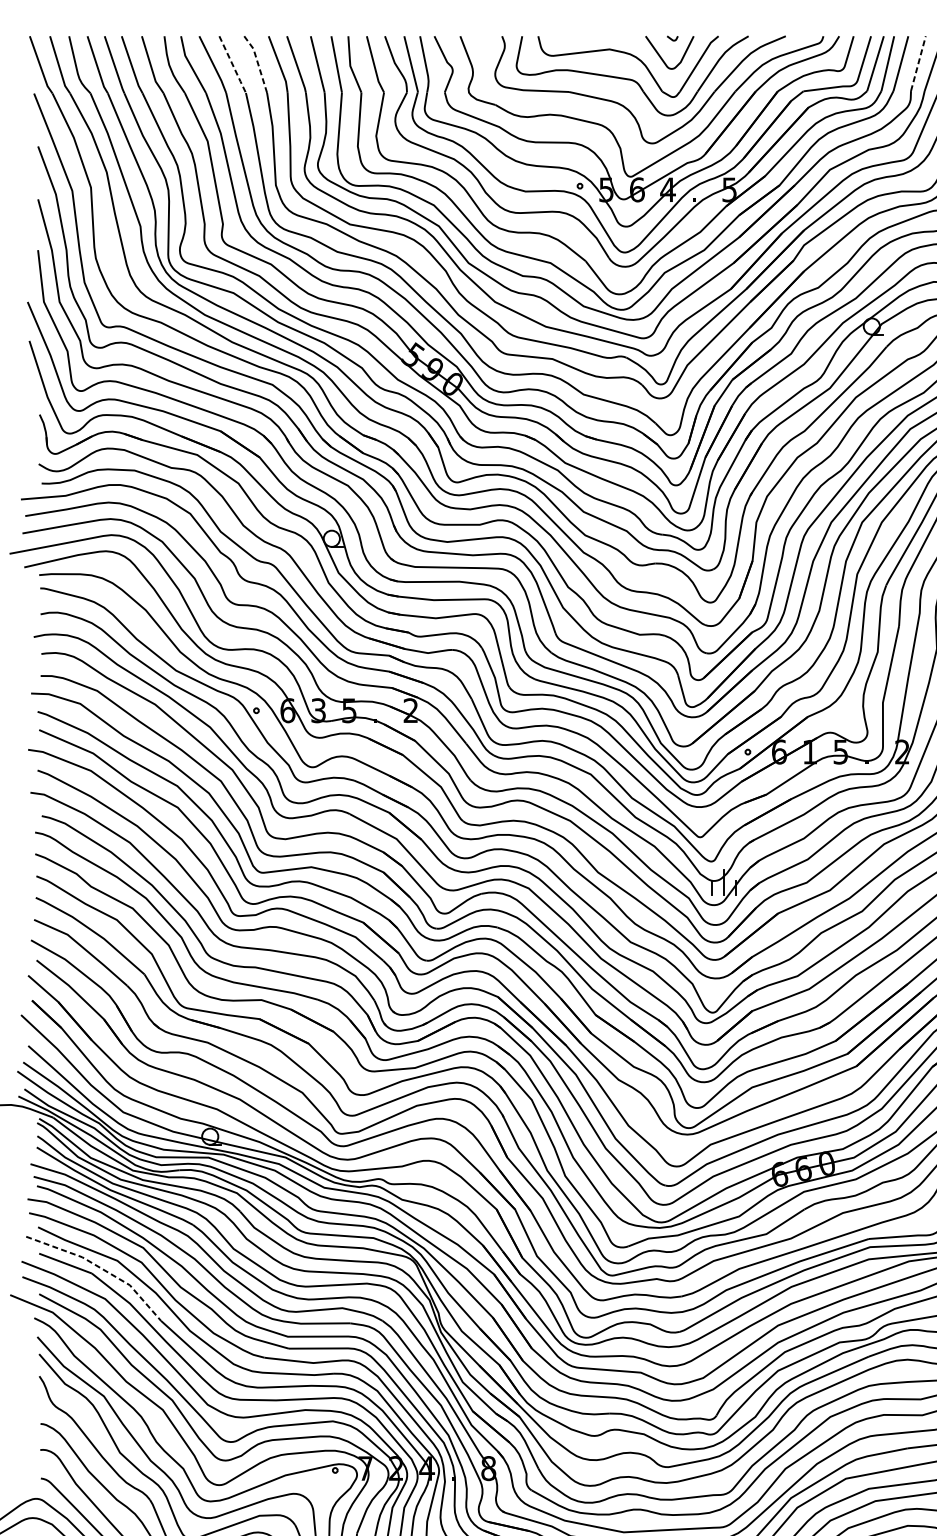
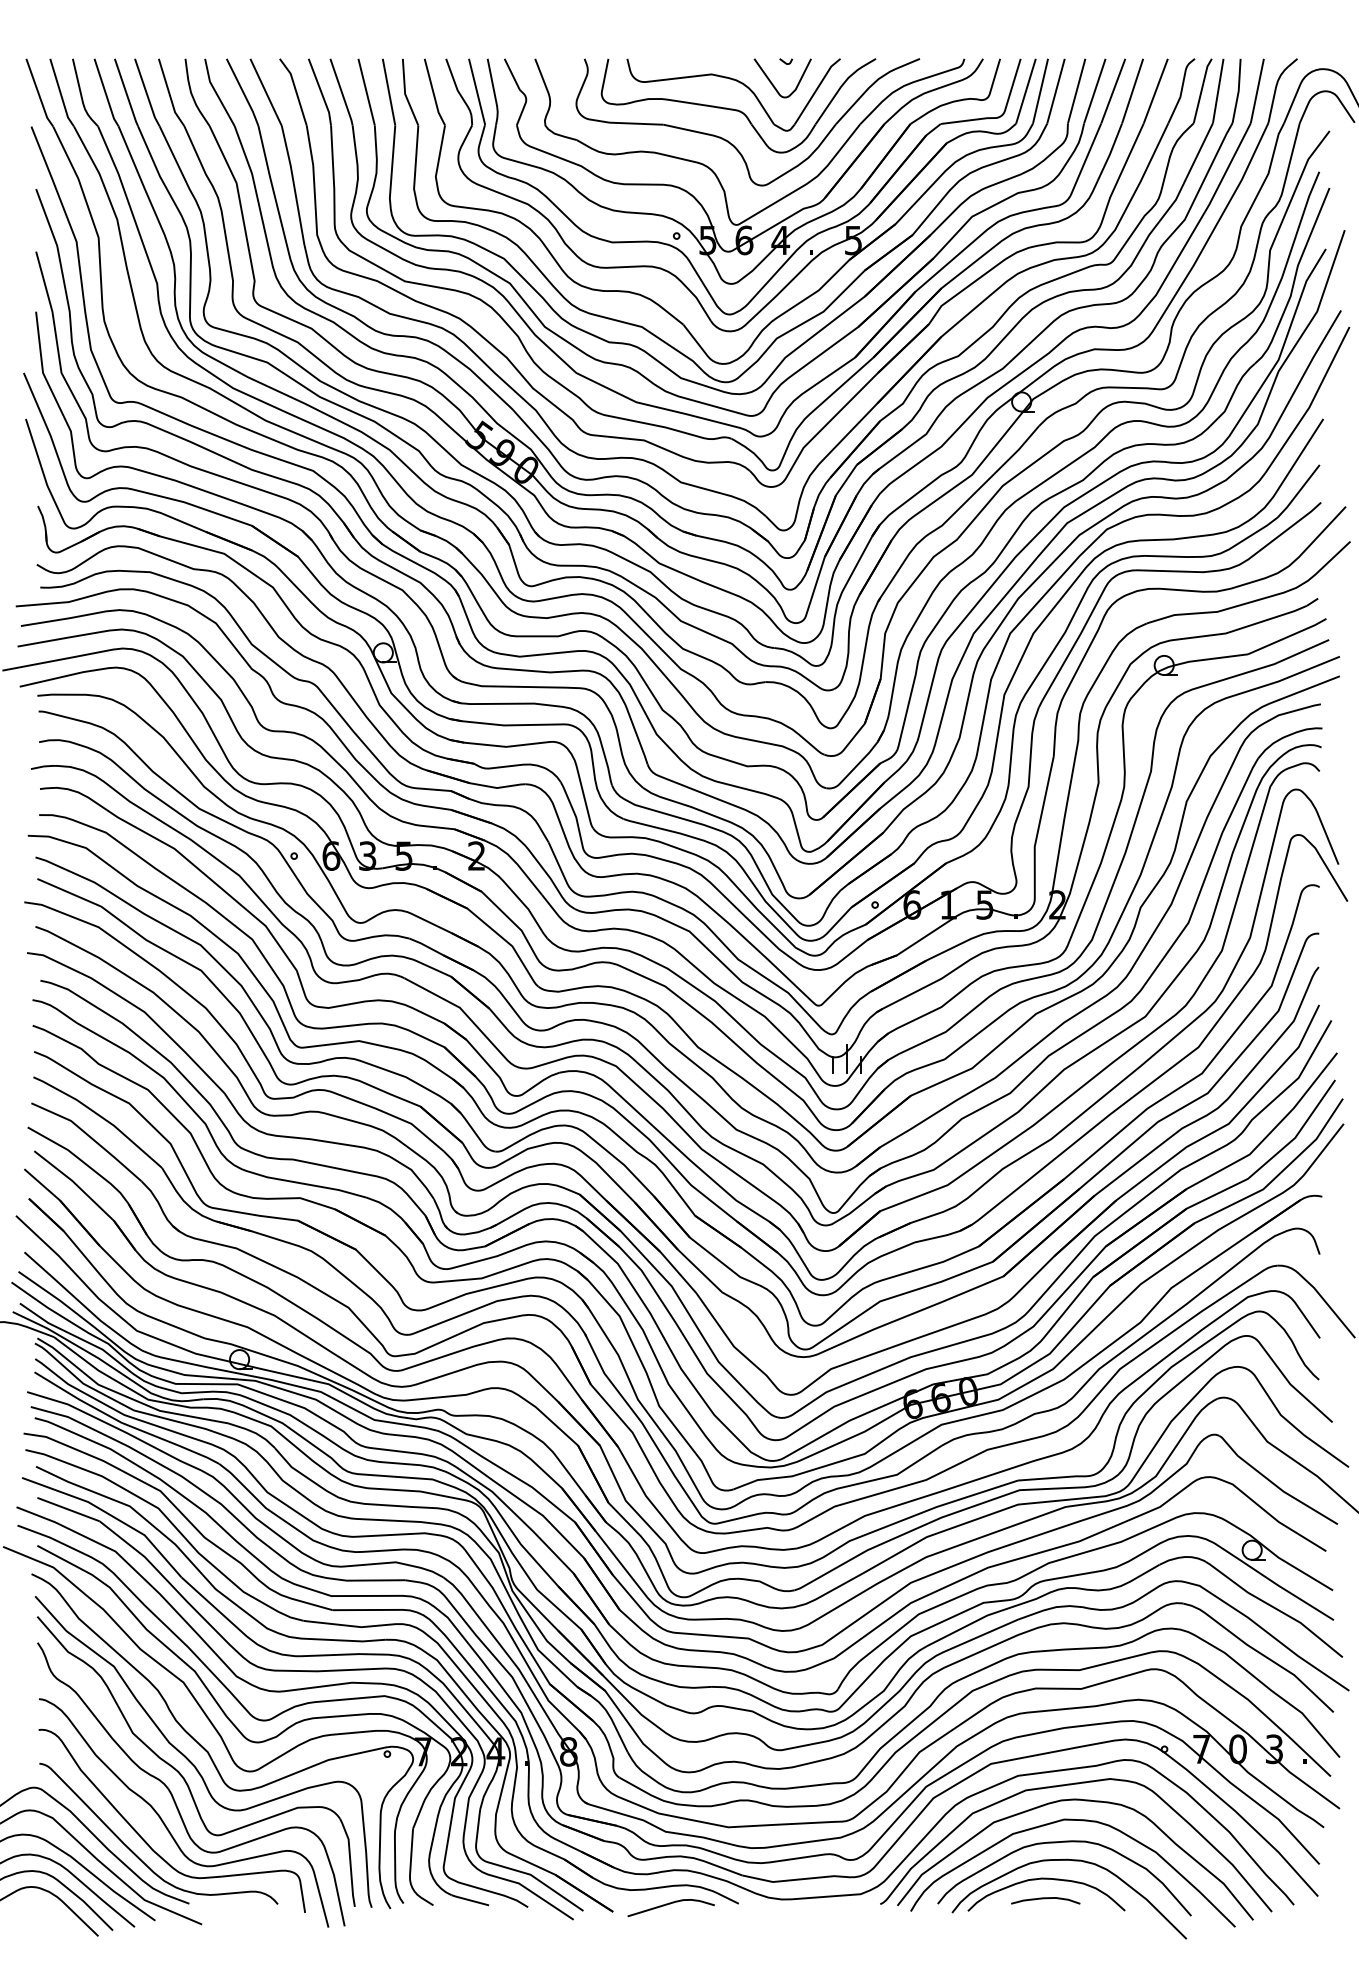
line: (257, 63) -> (295, 90), dashed -> solid
line: (918, 63) -> (1076, 91), dashed -> solid
line: (233, 64) -> (266, 92), dashed -> solid
line: (101, 1268) -> (110, 1515), dashed -> solid

